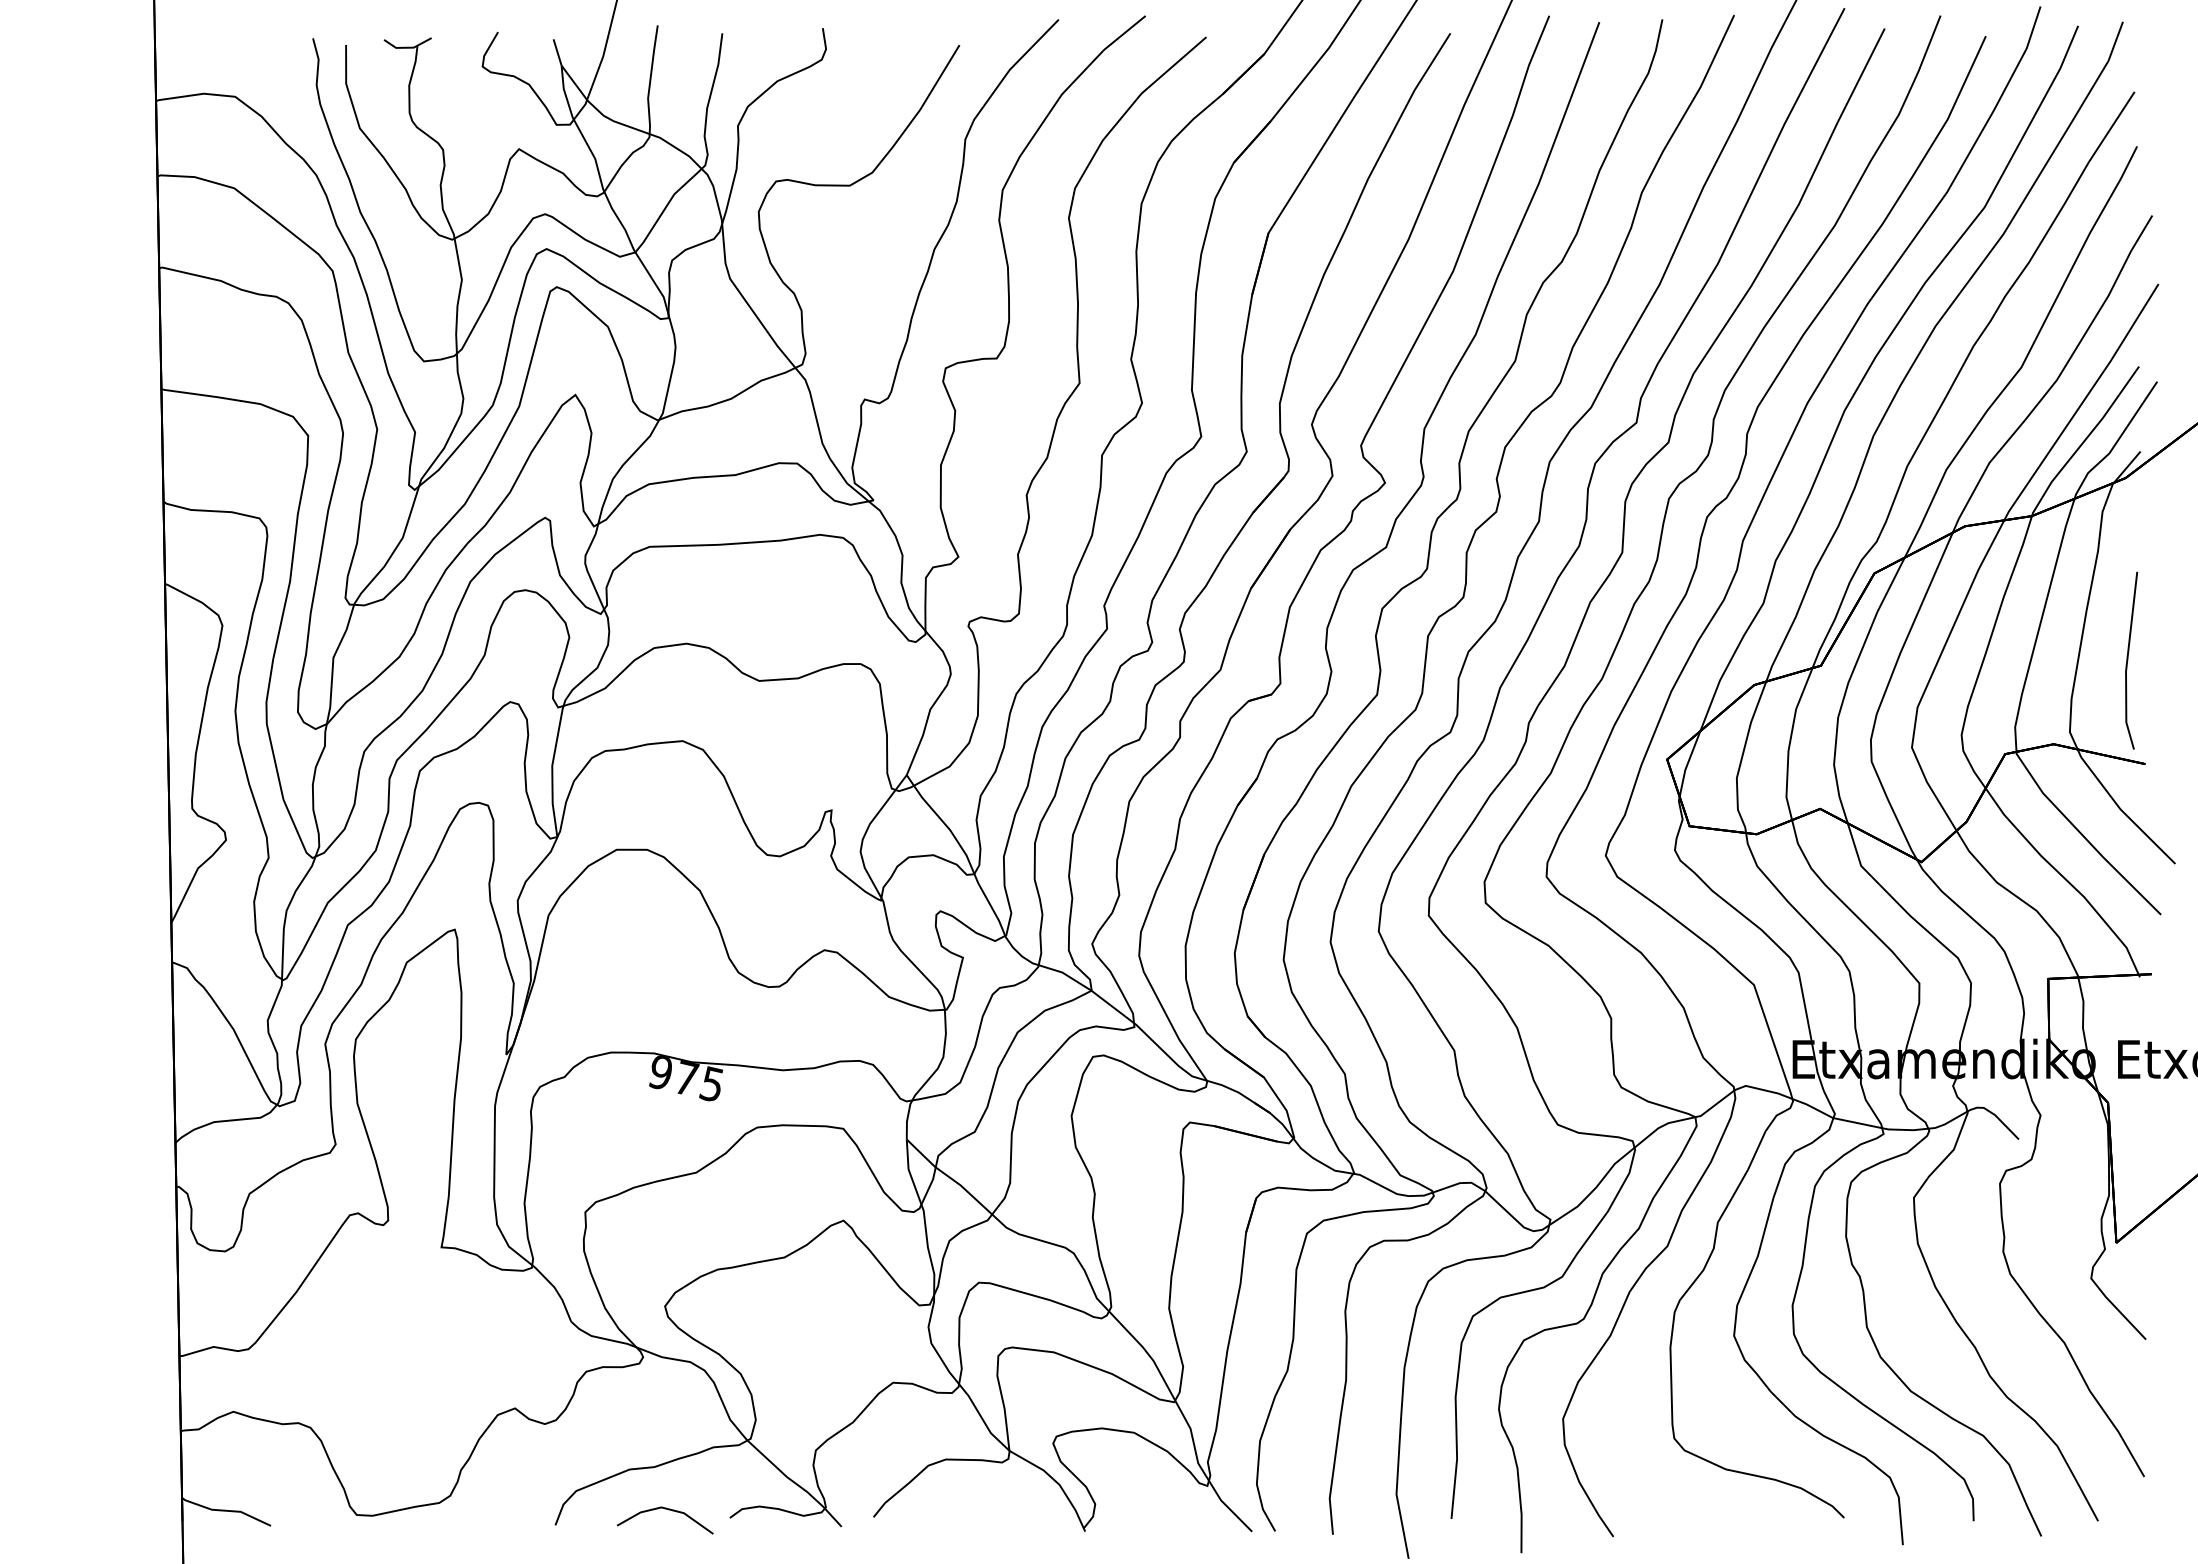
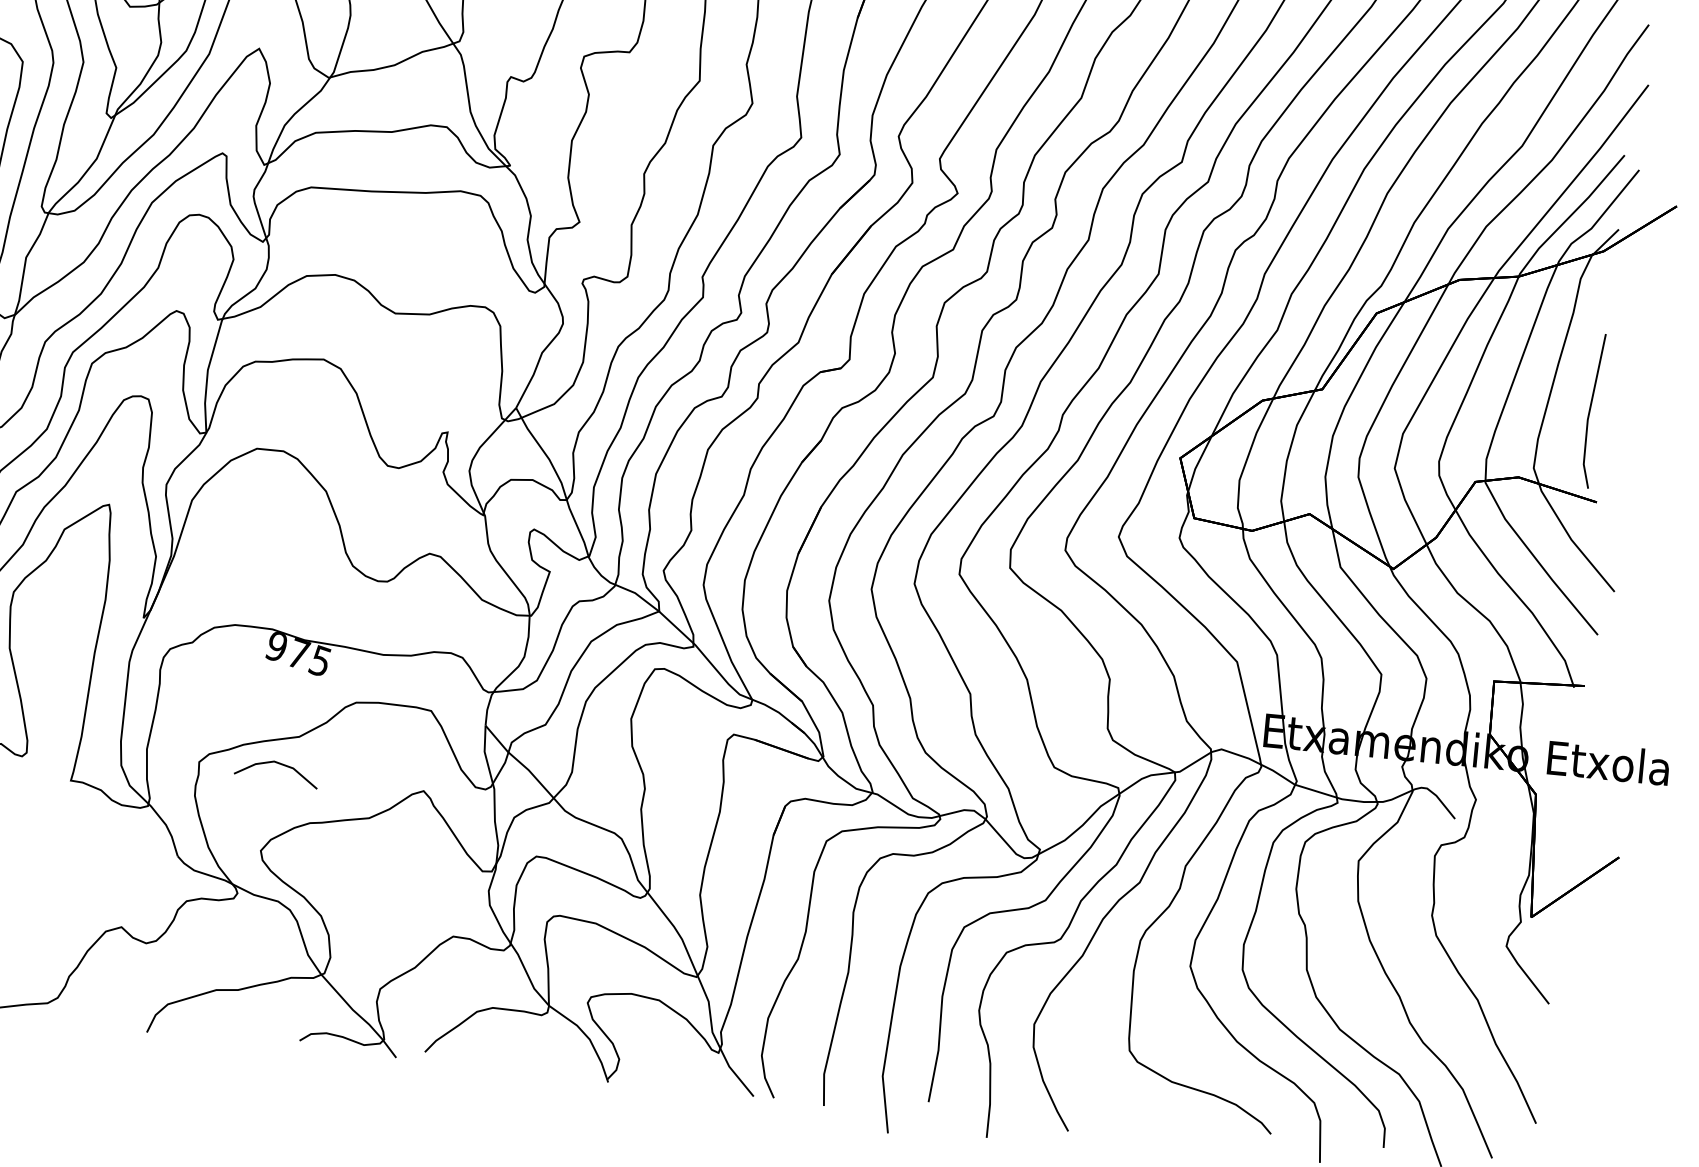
line: (668, 1510) -> (280, 764), moved

